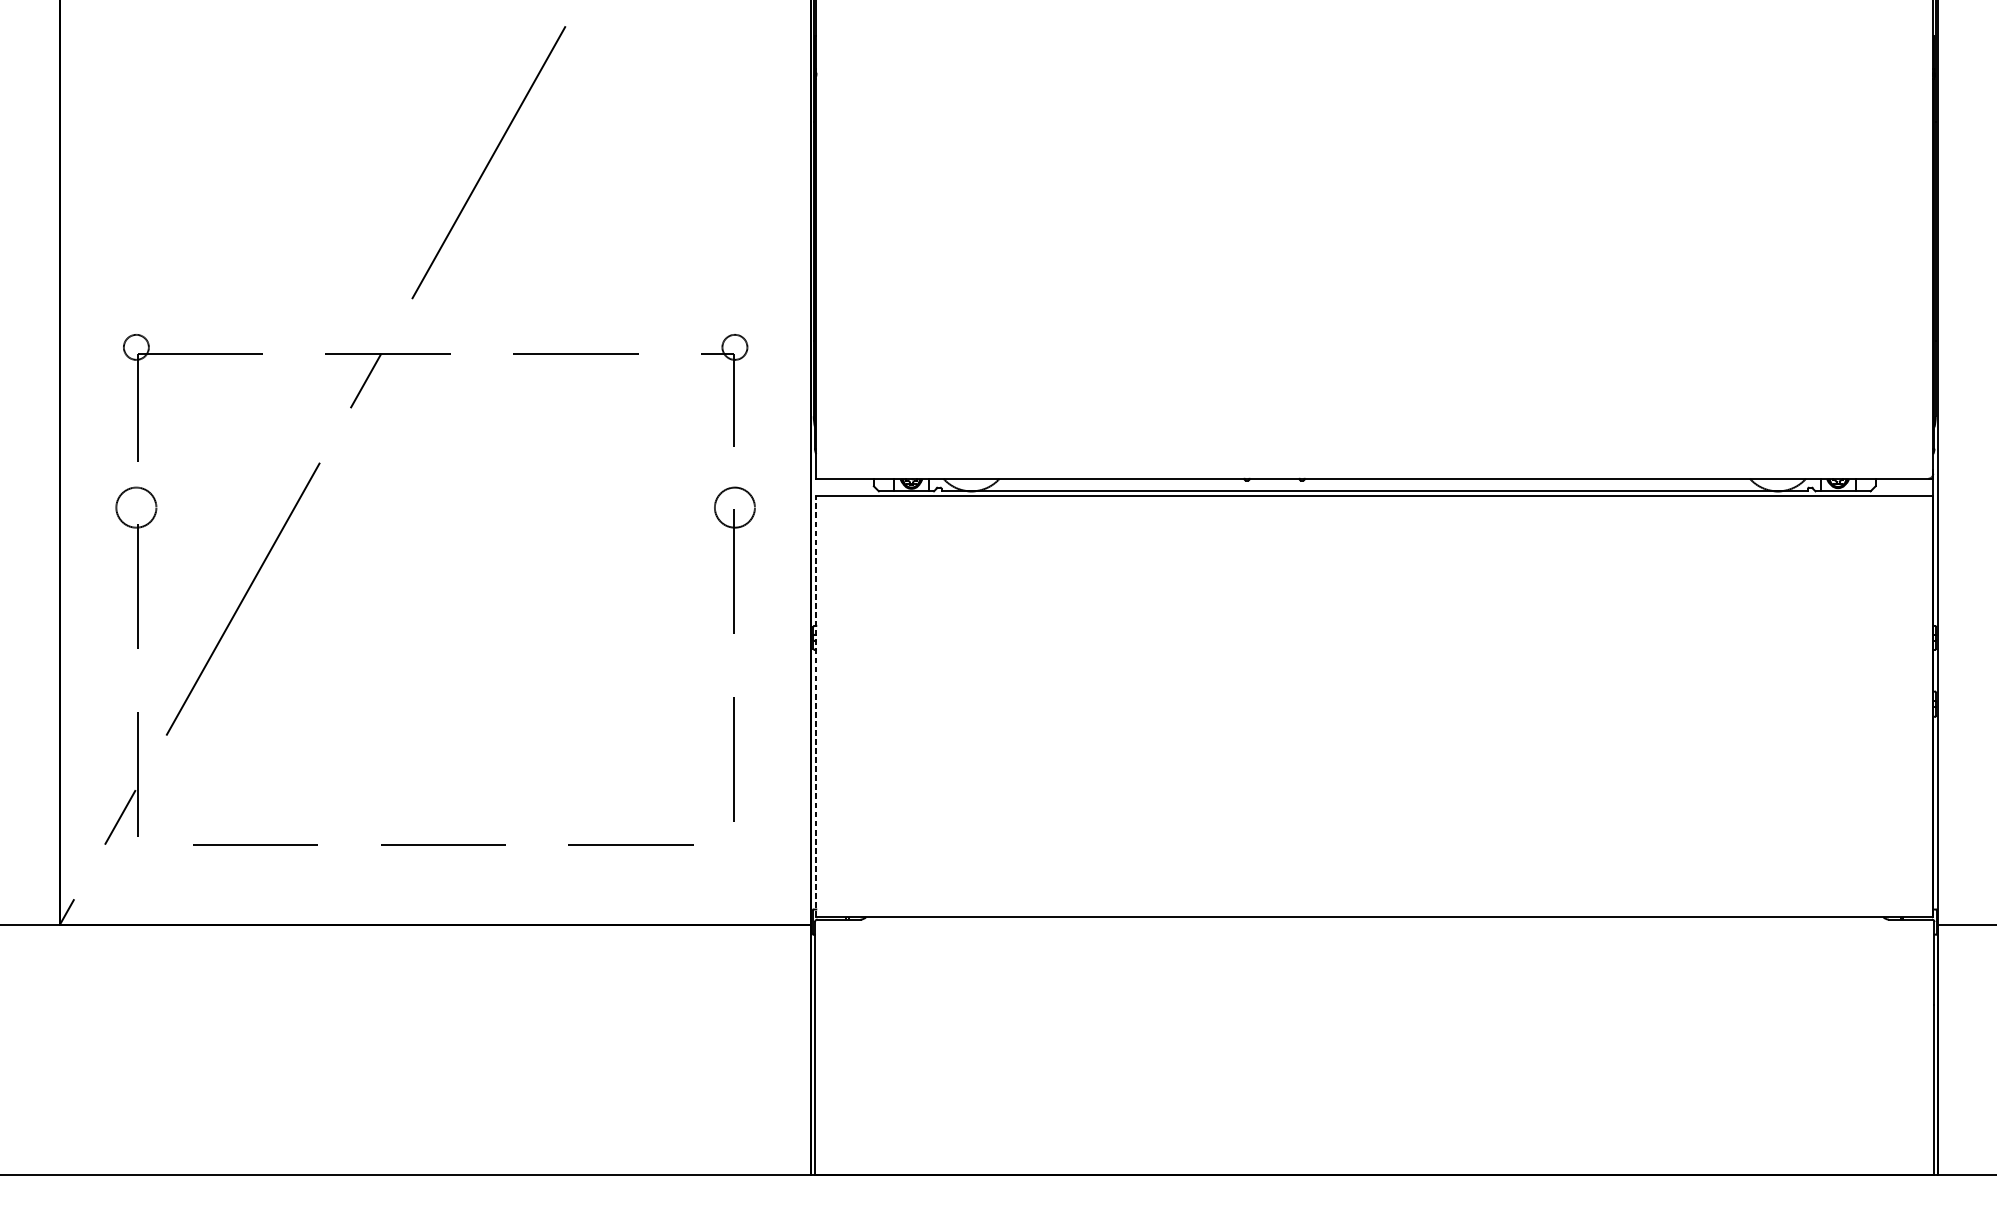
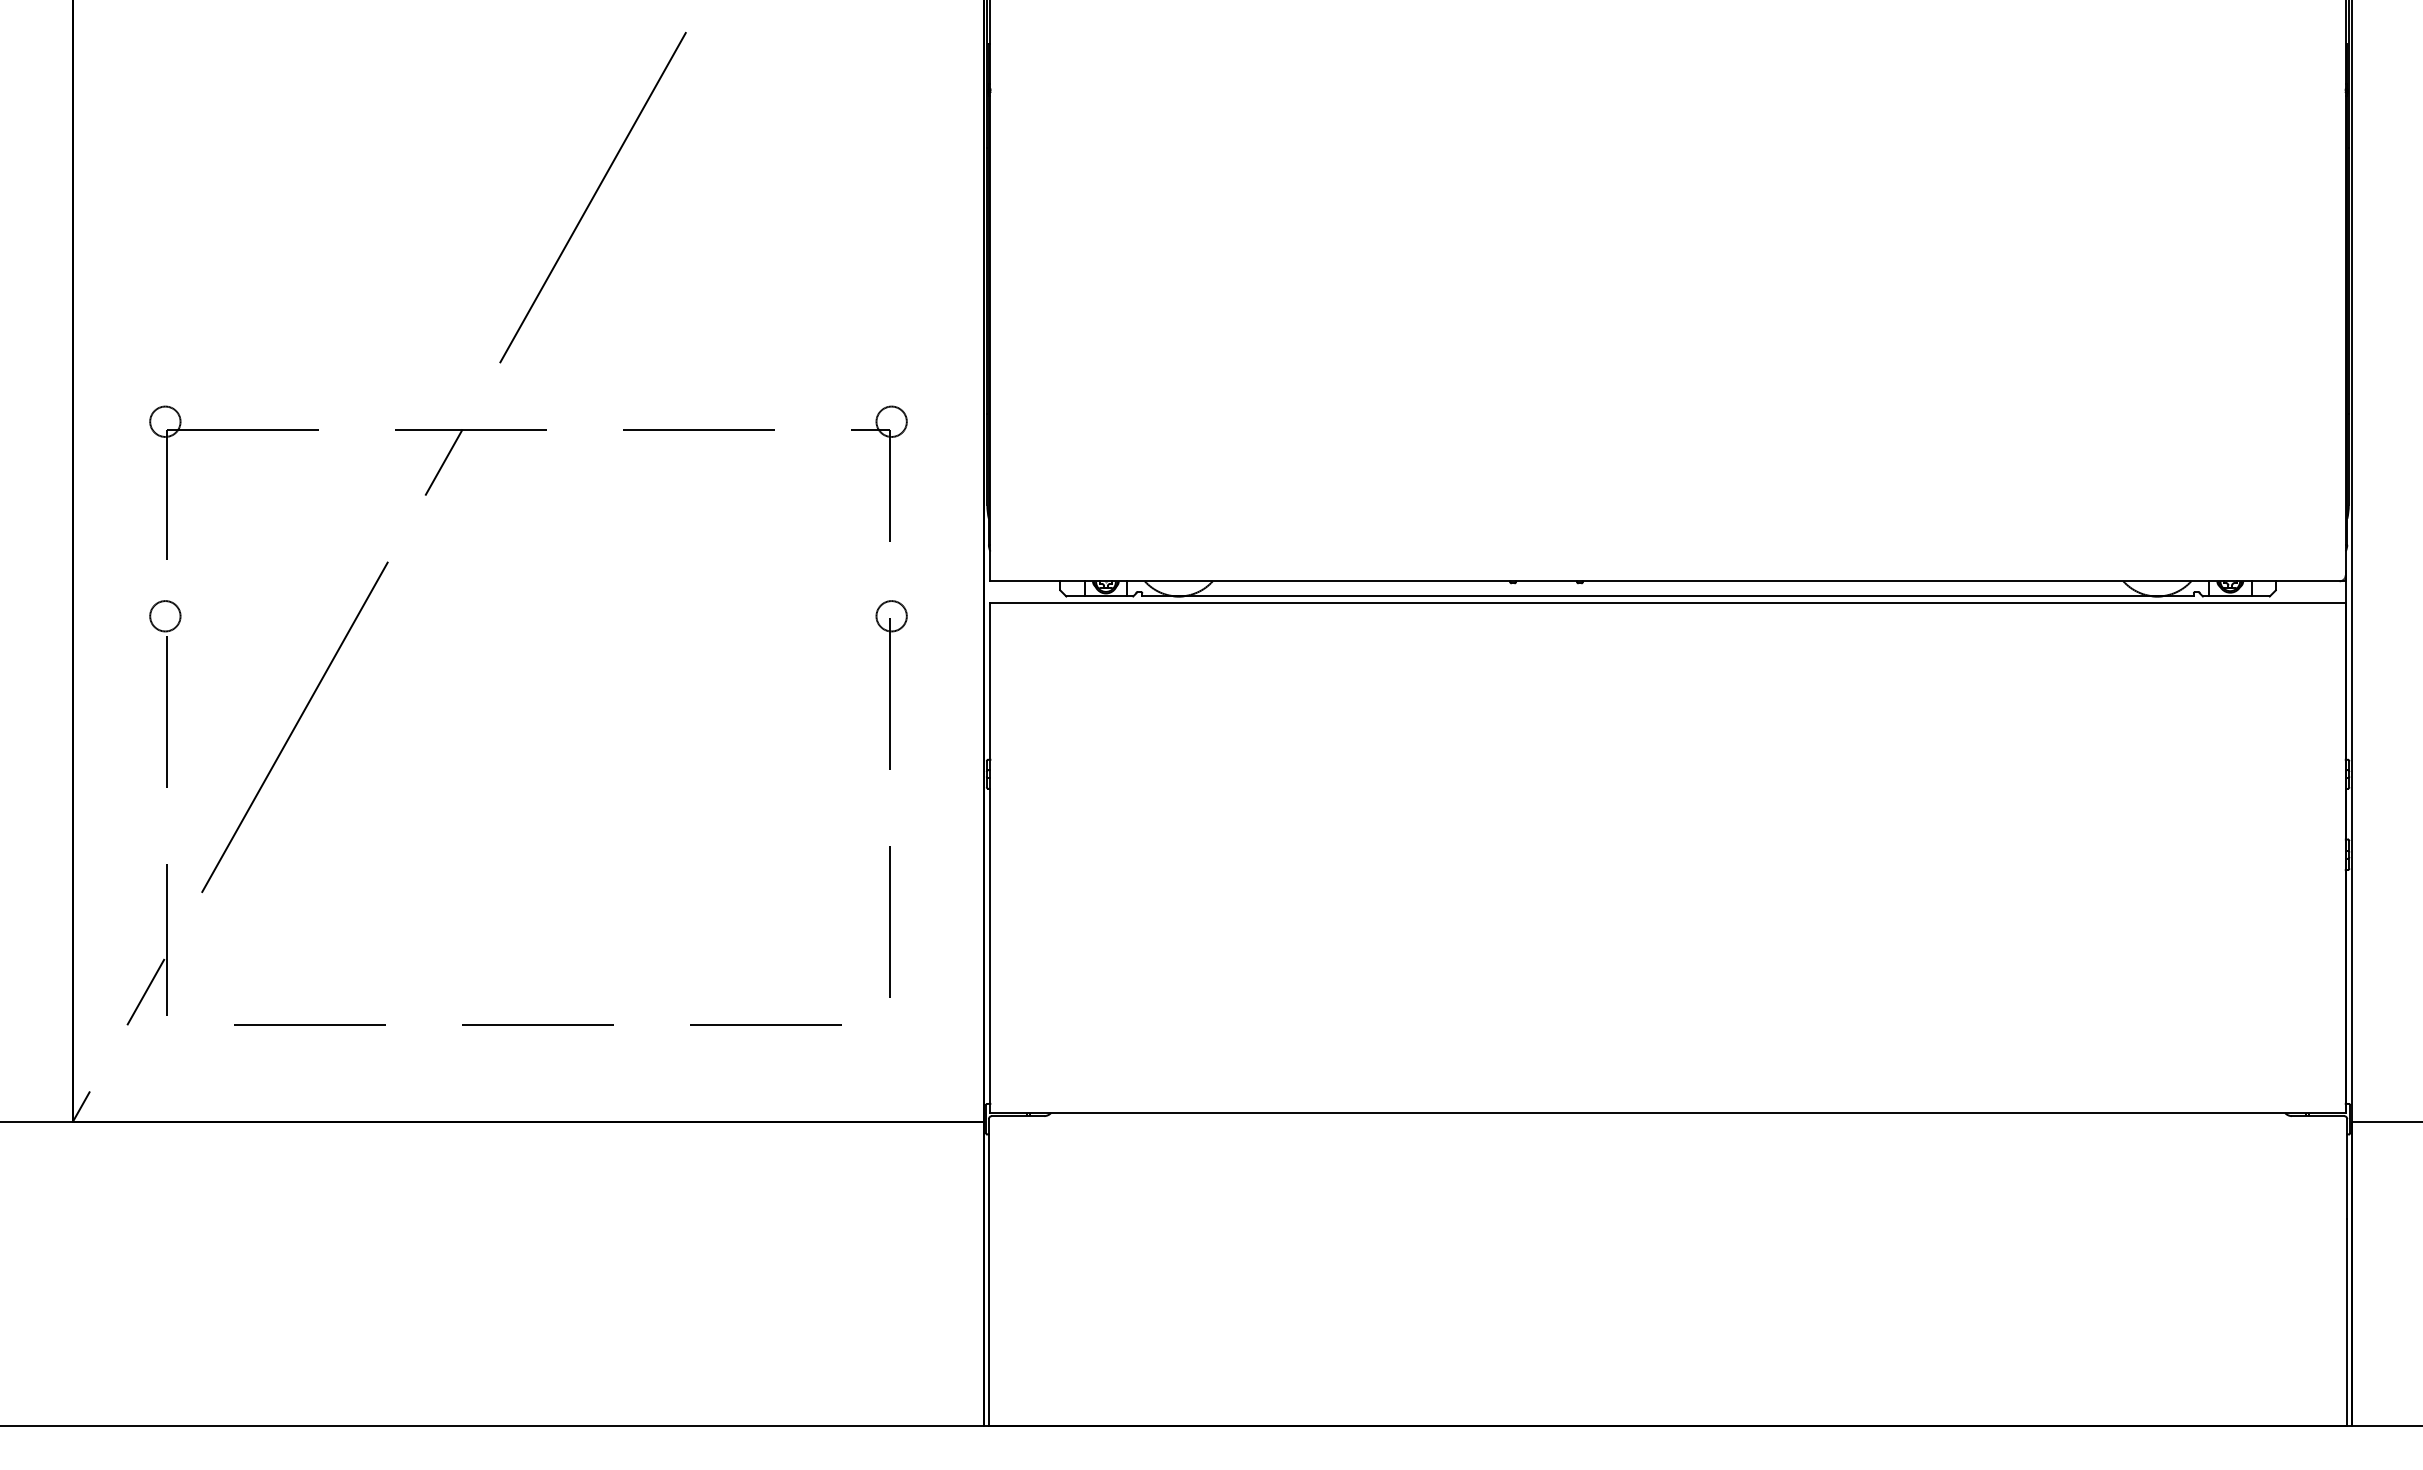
circle: (136, 507) -> (165, 616), size x0.62
circle: (734, 507) -> (891, 616), size x0.62
line: (816, 706) -> (990, 857), dashed -> solid

